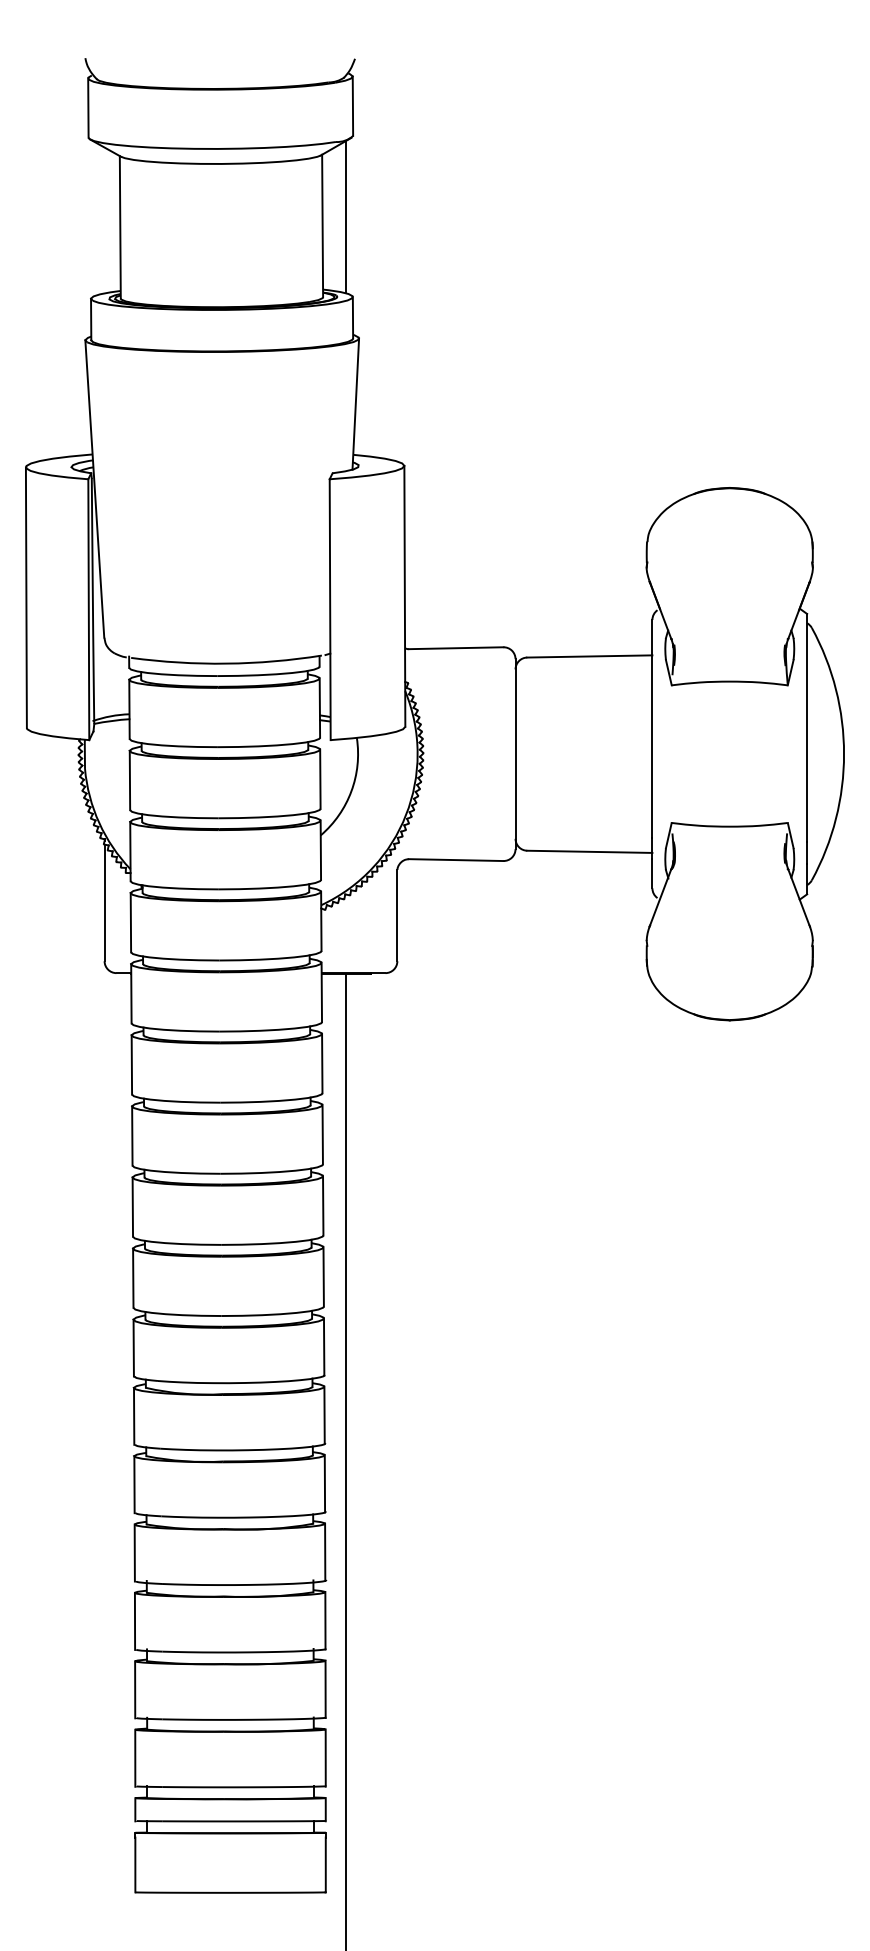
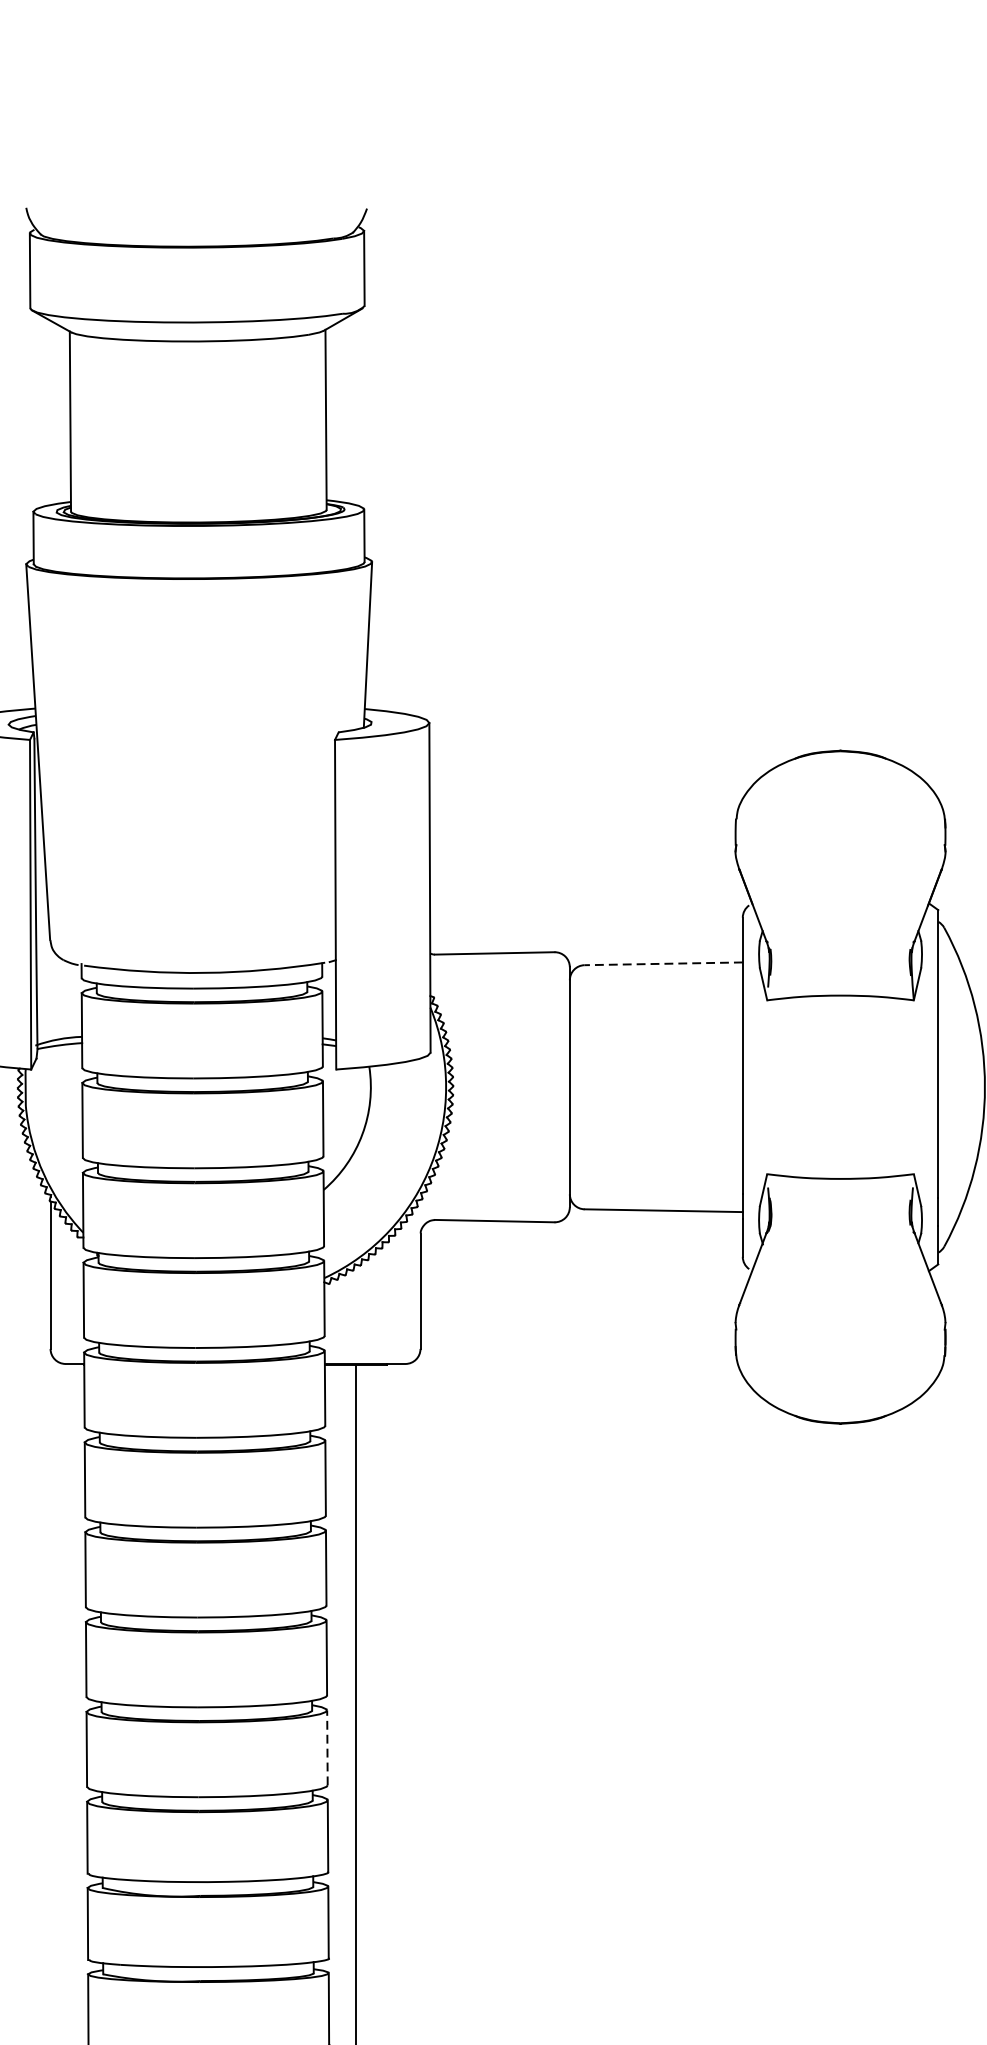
line: (346, 216) -> (356, 407), removed
line: (589, 656) -> (663, 963), solid -> dashed
line: (323, 1276) -> (327, 1747), solid -> dashed

